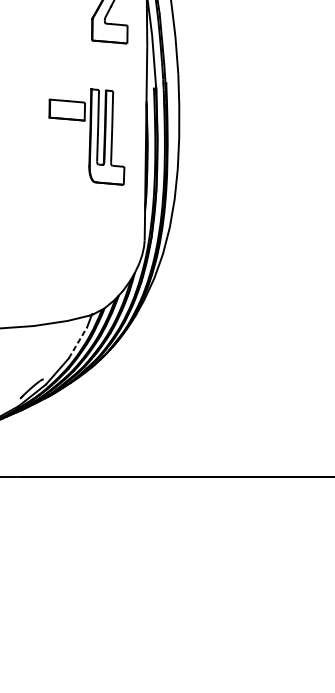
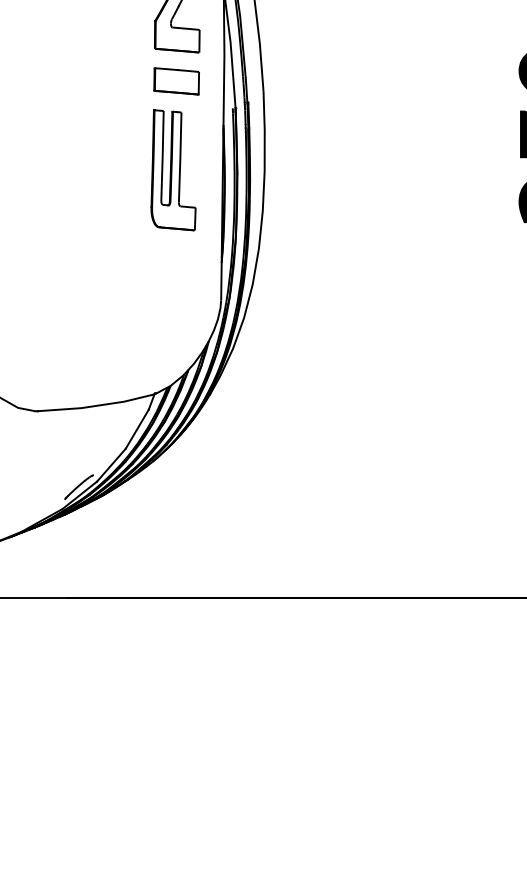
part: (67, 110) -> (176, 81), moved
line: (78, 343) -> (137, 429), dashed -> solid

